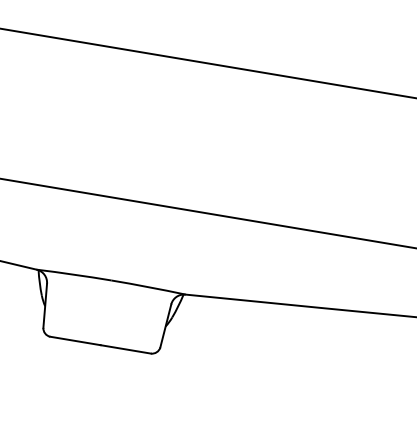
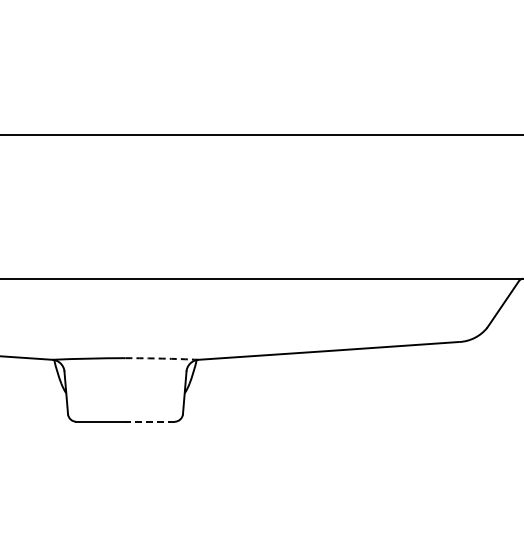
arc: (149, 287) -> (162, 358), solid -> dashed
line: (126, 349) -> (150, 421), solid -> dashed

